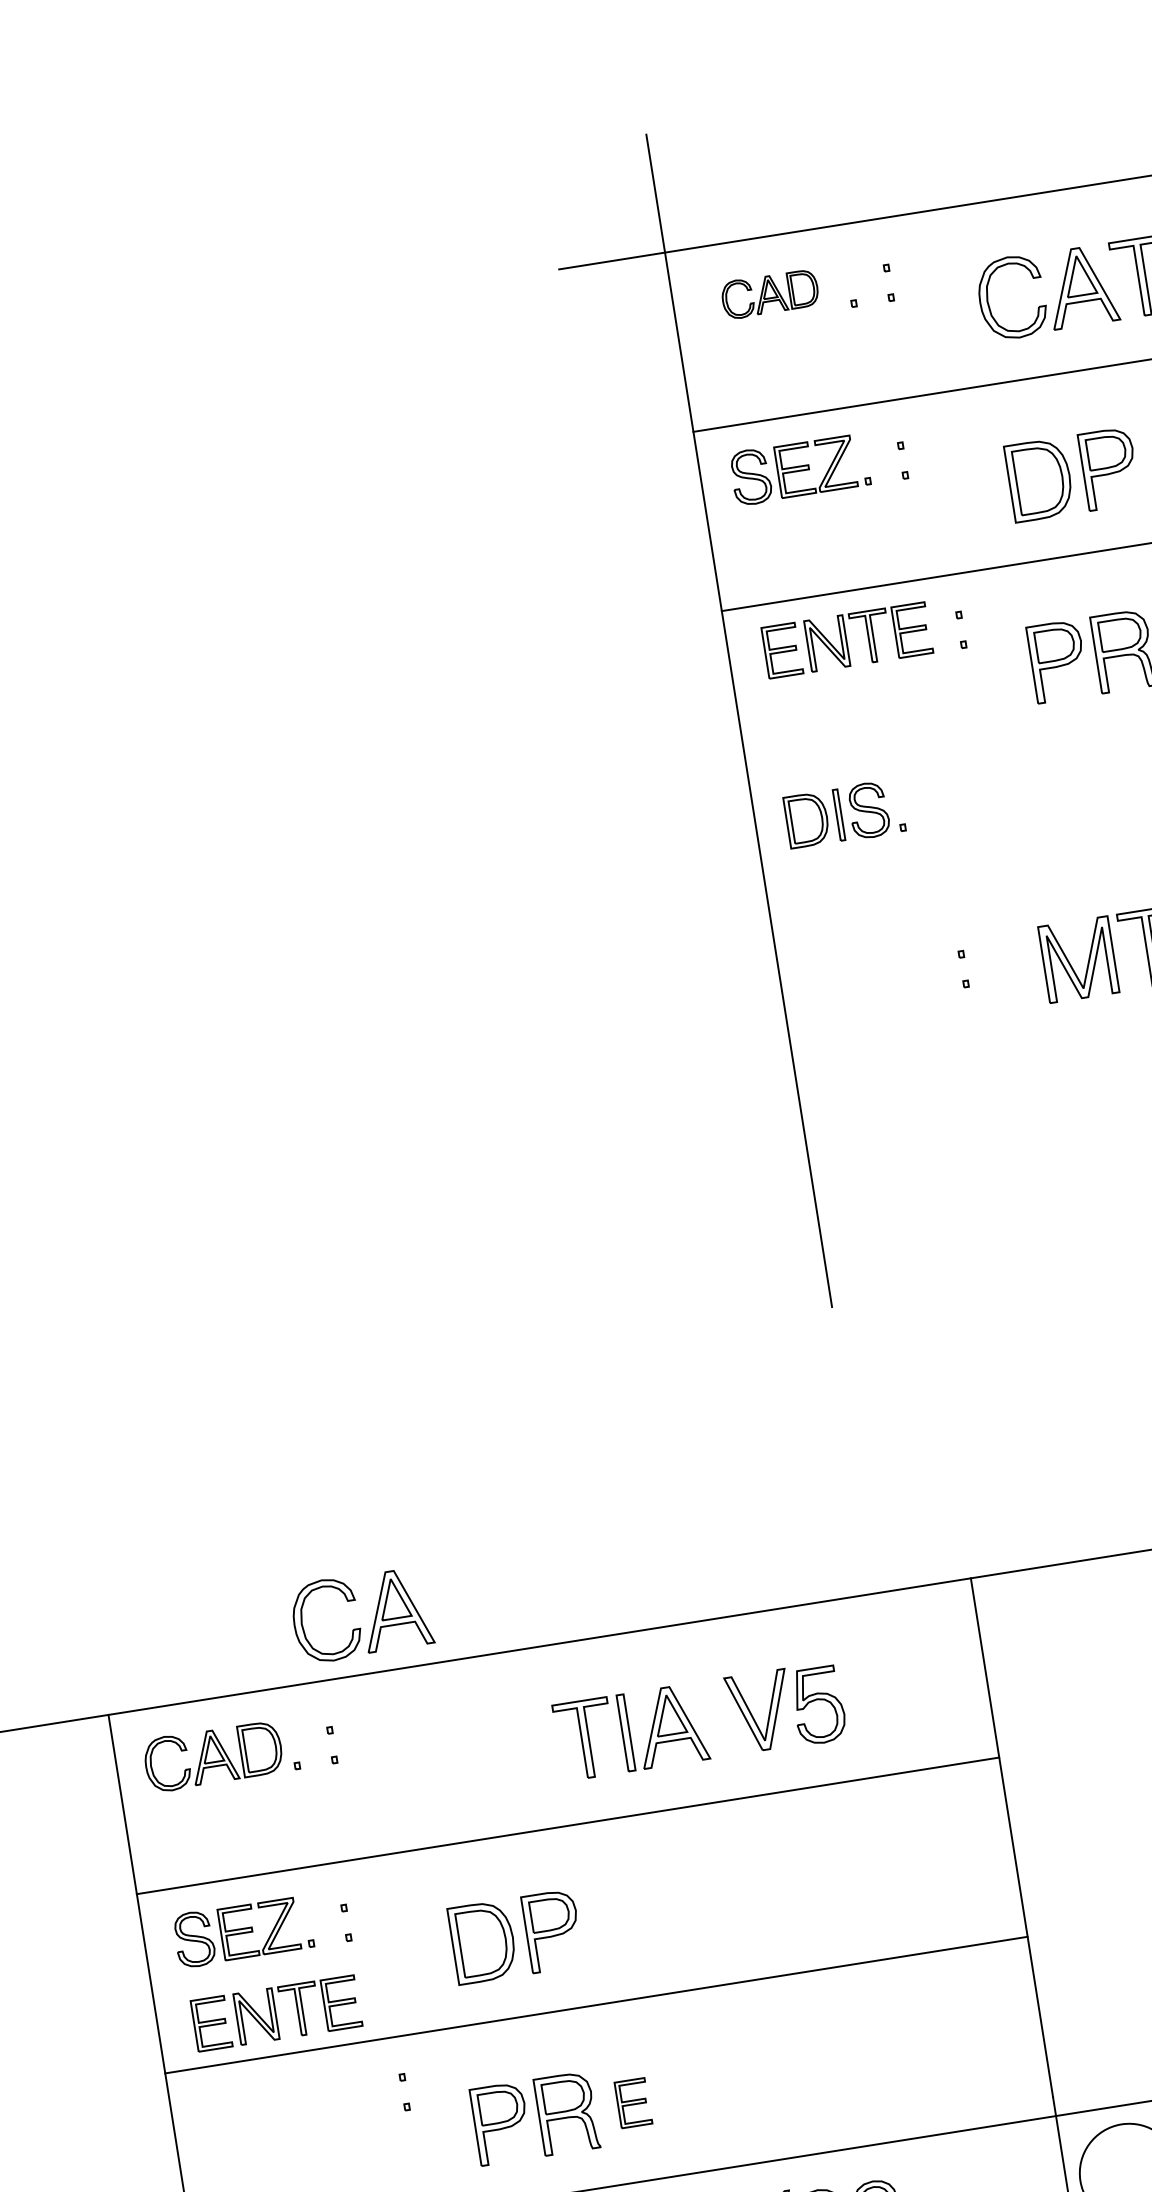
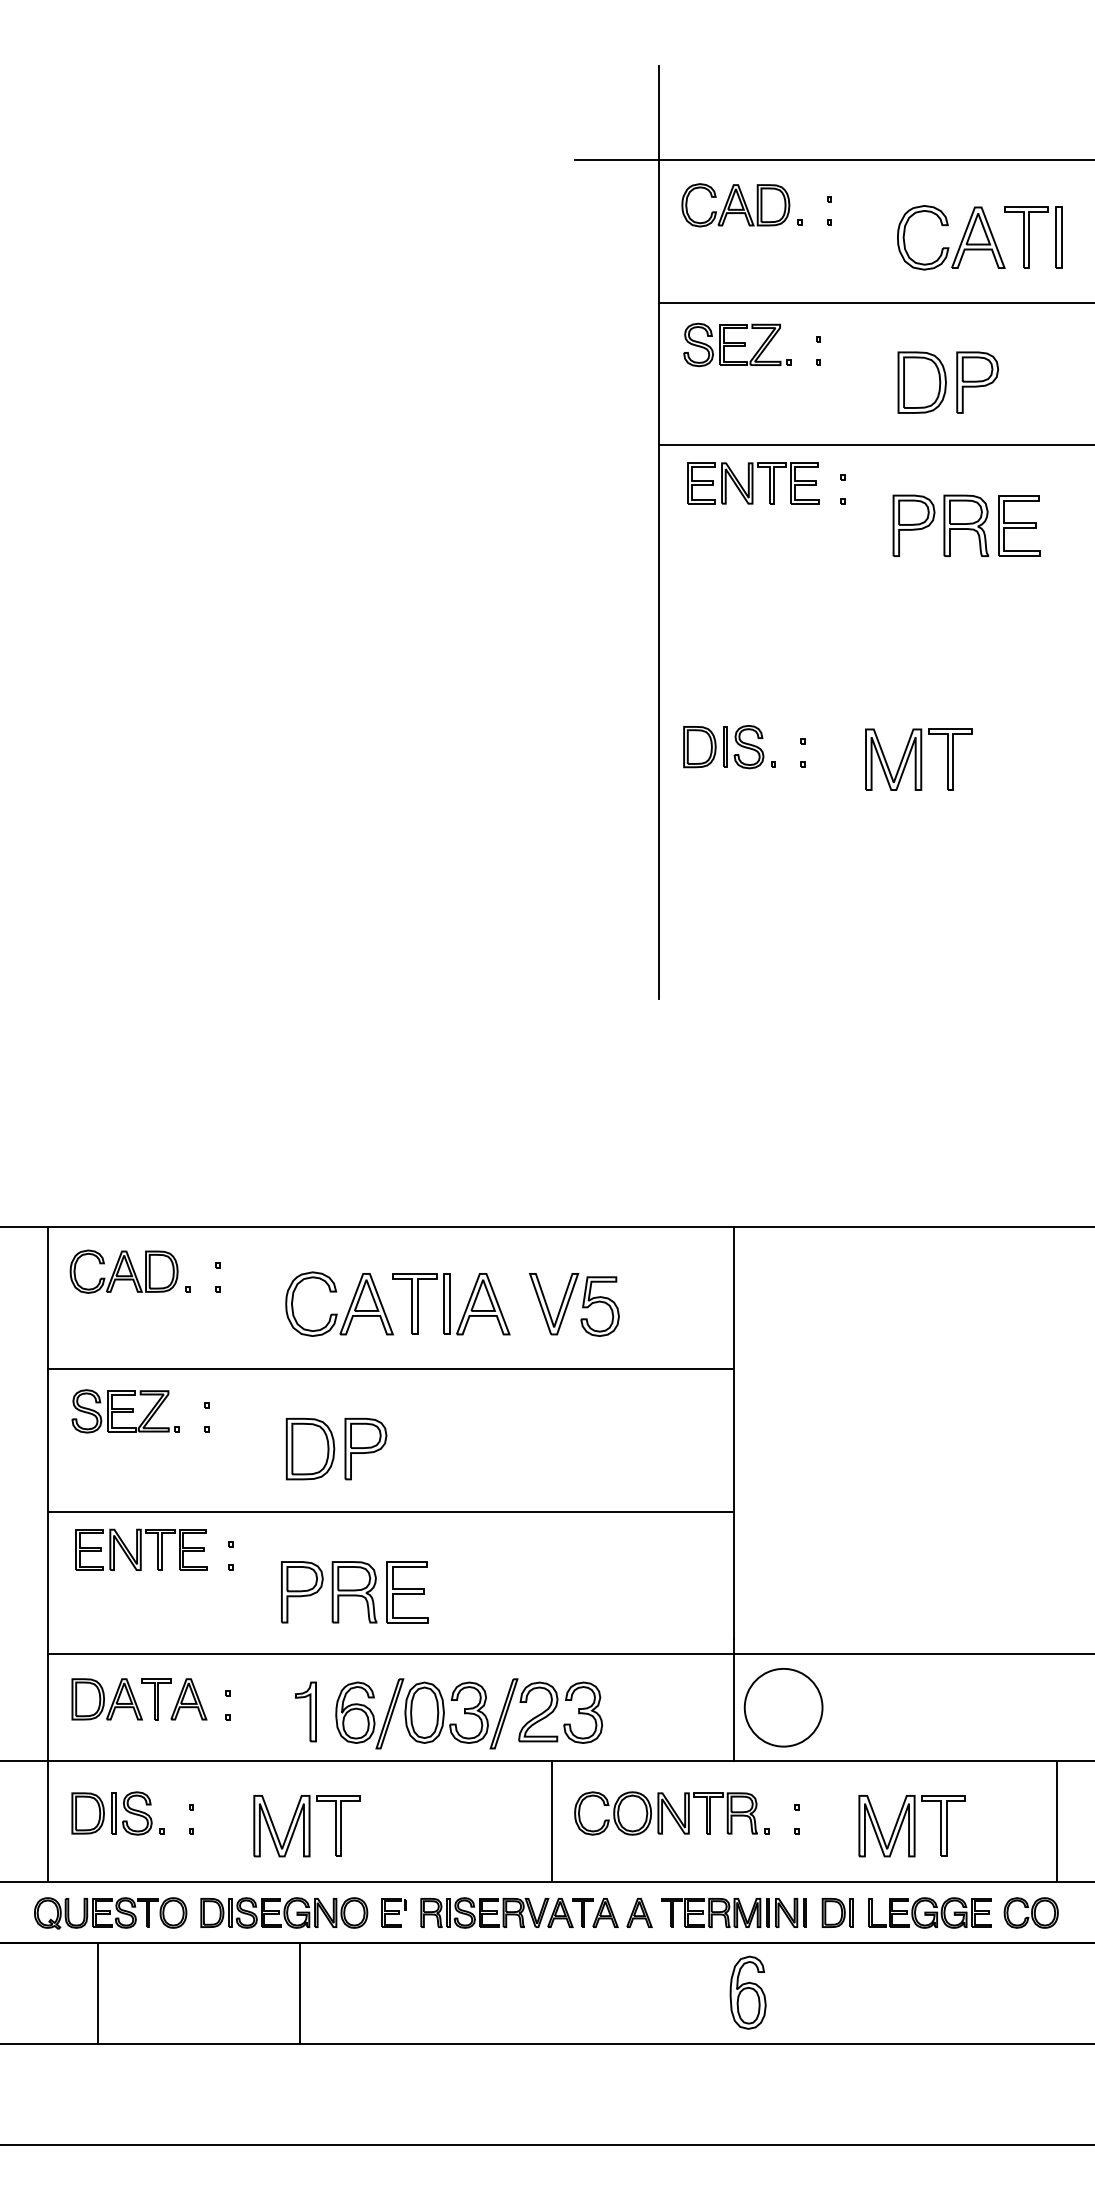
part: (769, 294) -> (735, 205), size x1.43
part: (844, 814) -> (729, 747), moved
part: (360, 1627) -> (337, 1313), moved
part: (276, 2012) -> (141, 1549), moved
part: (633, 2103) -> (407, 1592), size x1.67

